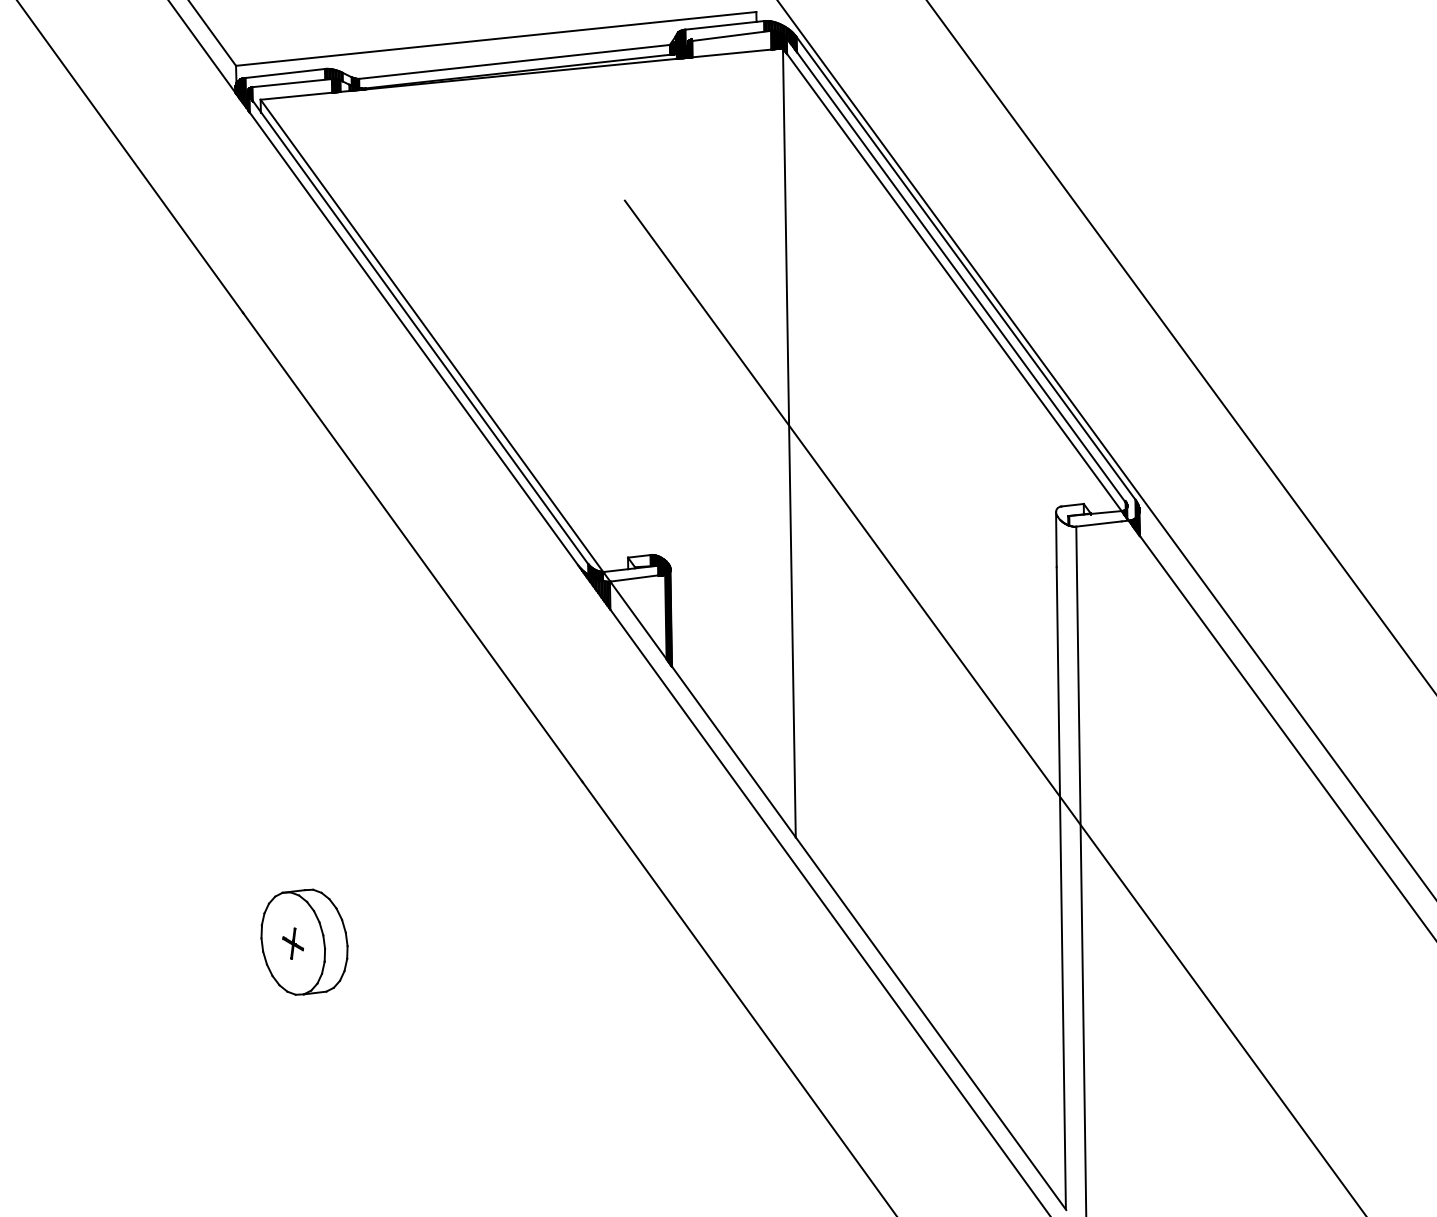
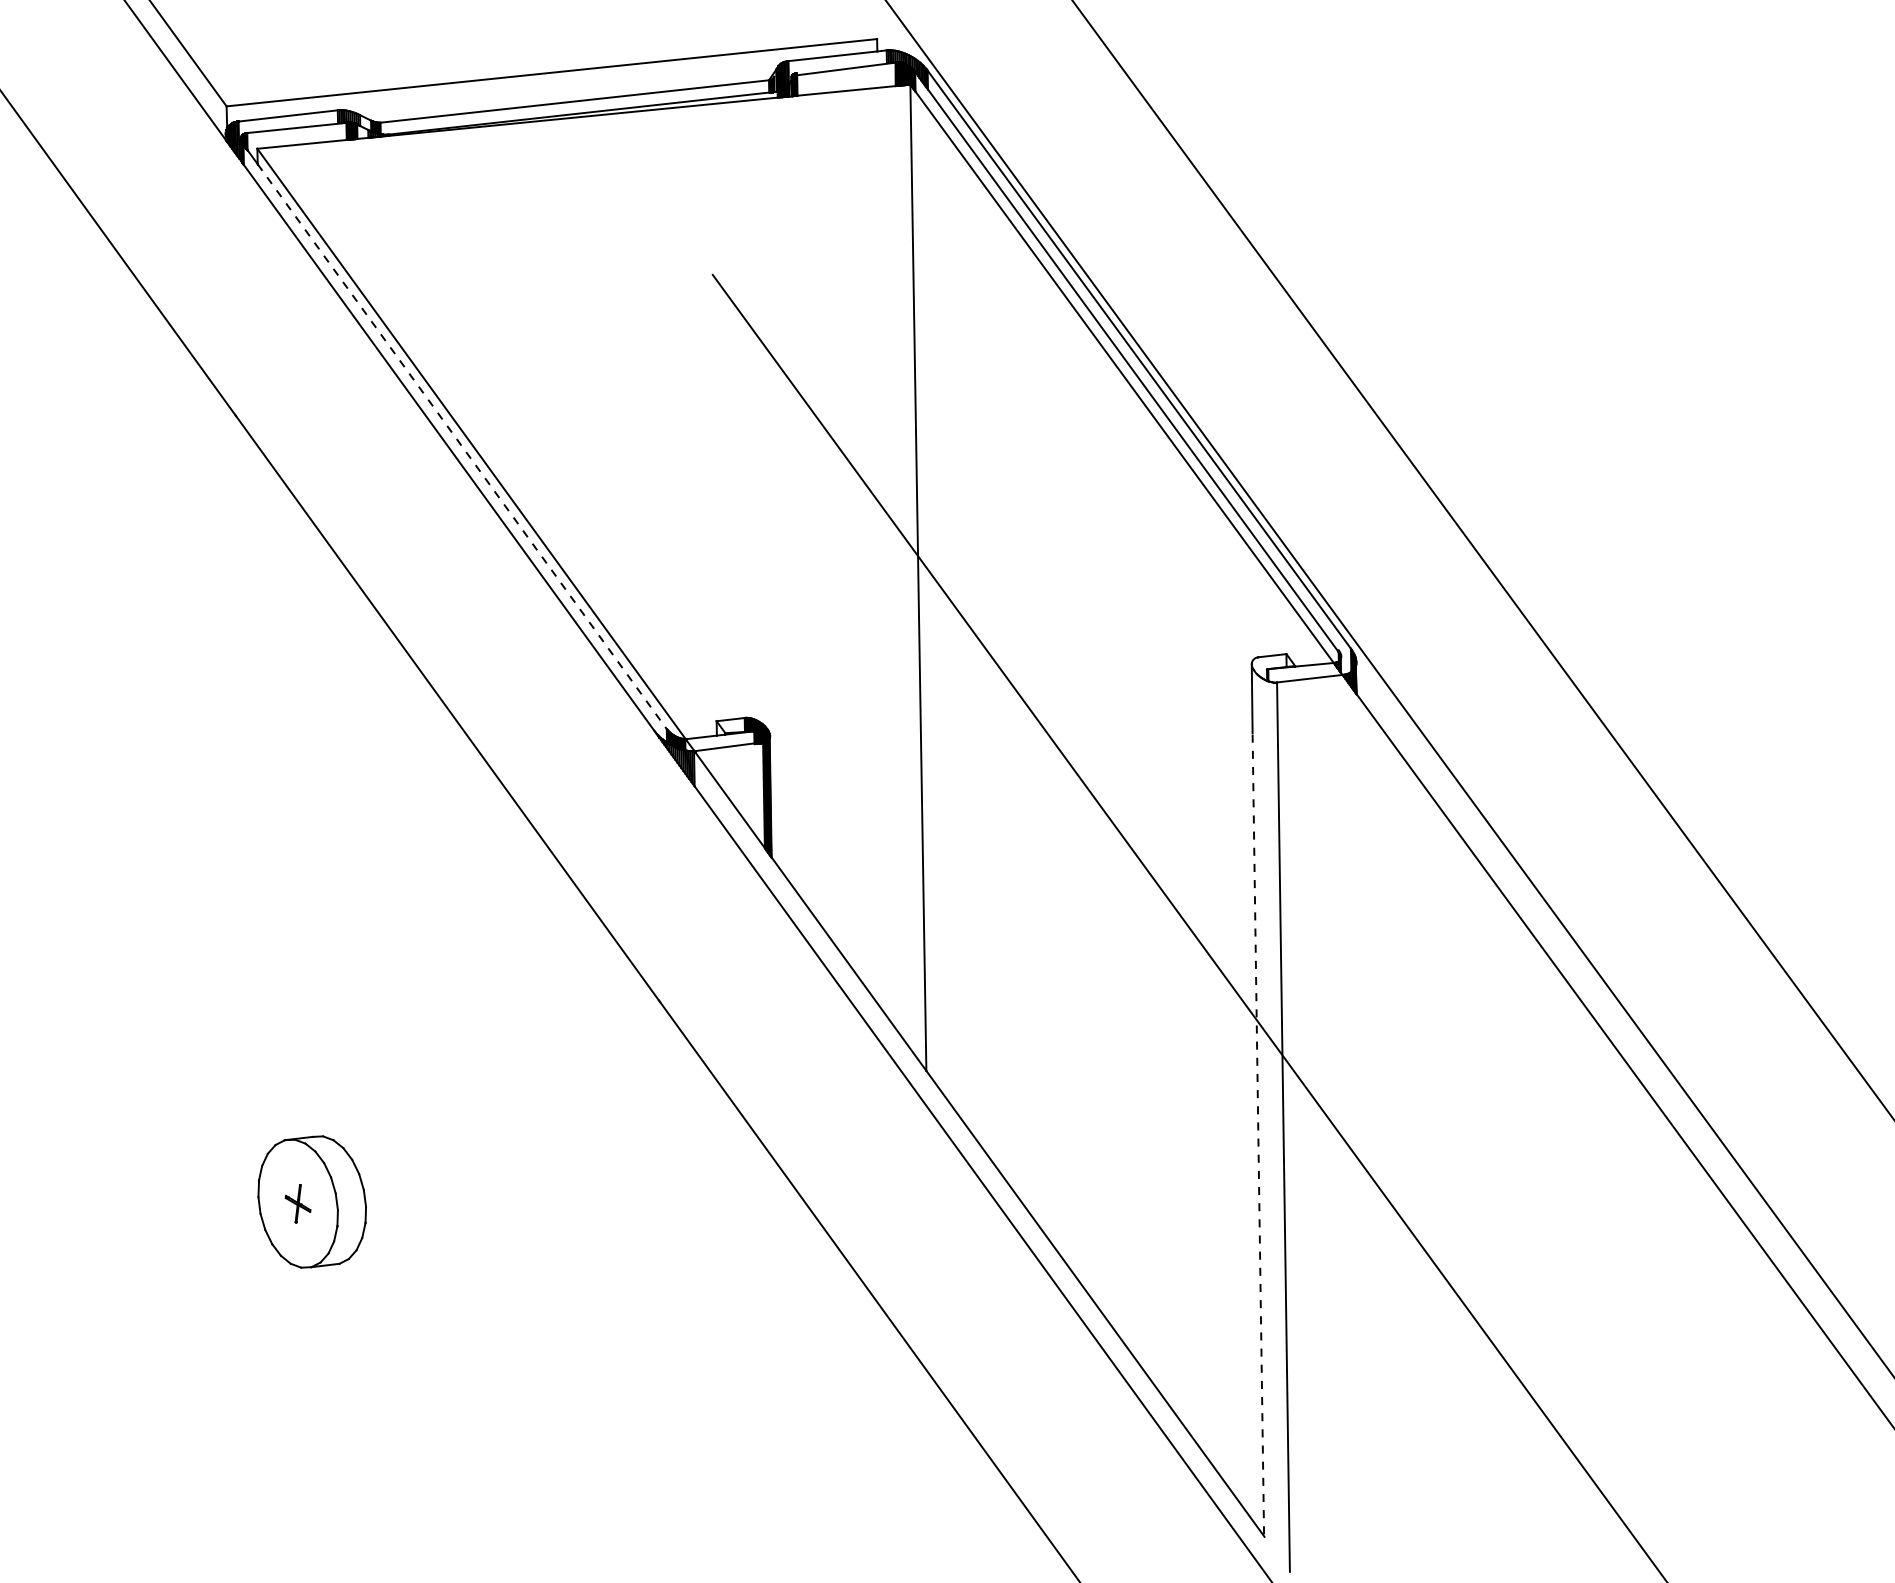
line: (424, 337) -> (462, 446), solid -> dashed
line: (1061, 887) -> (1258, 1133), solid -> dashed

